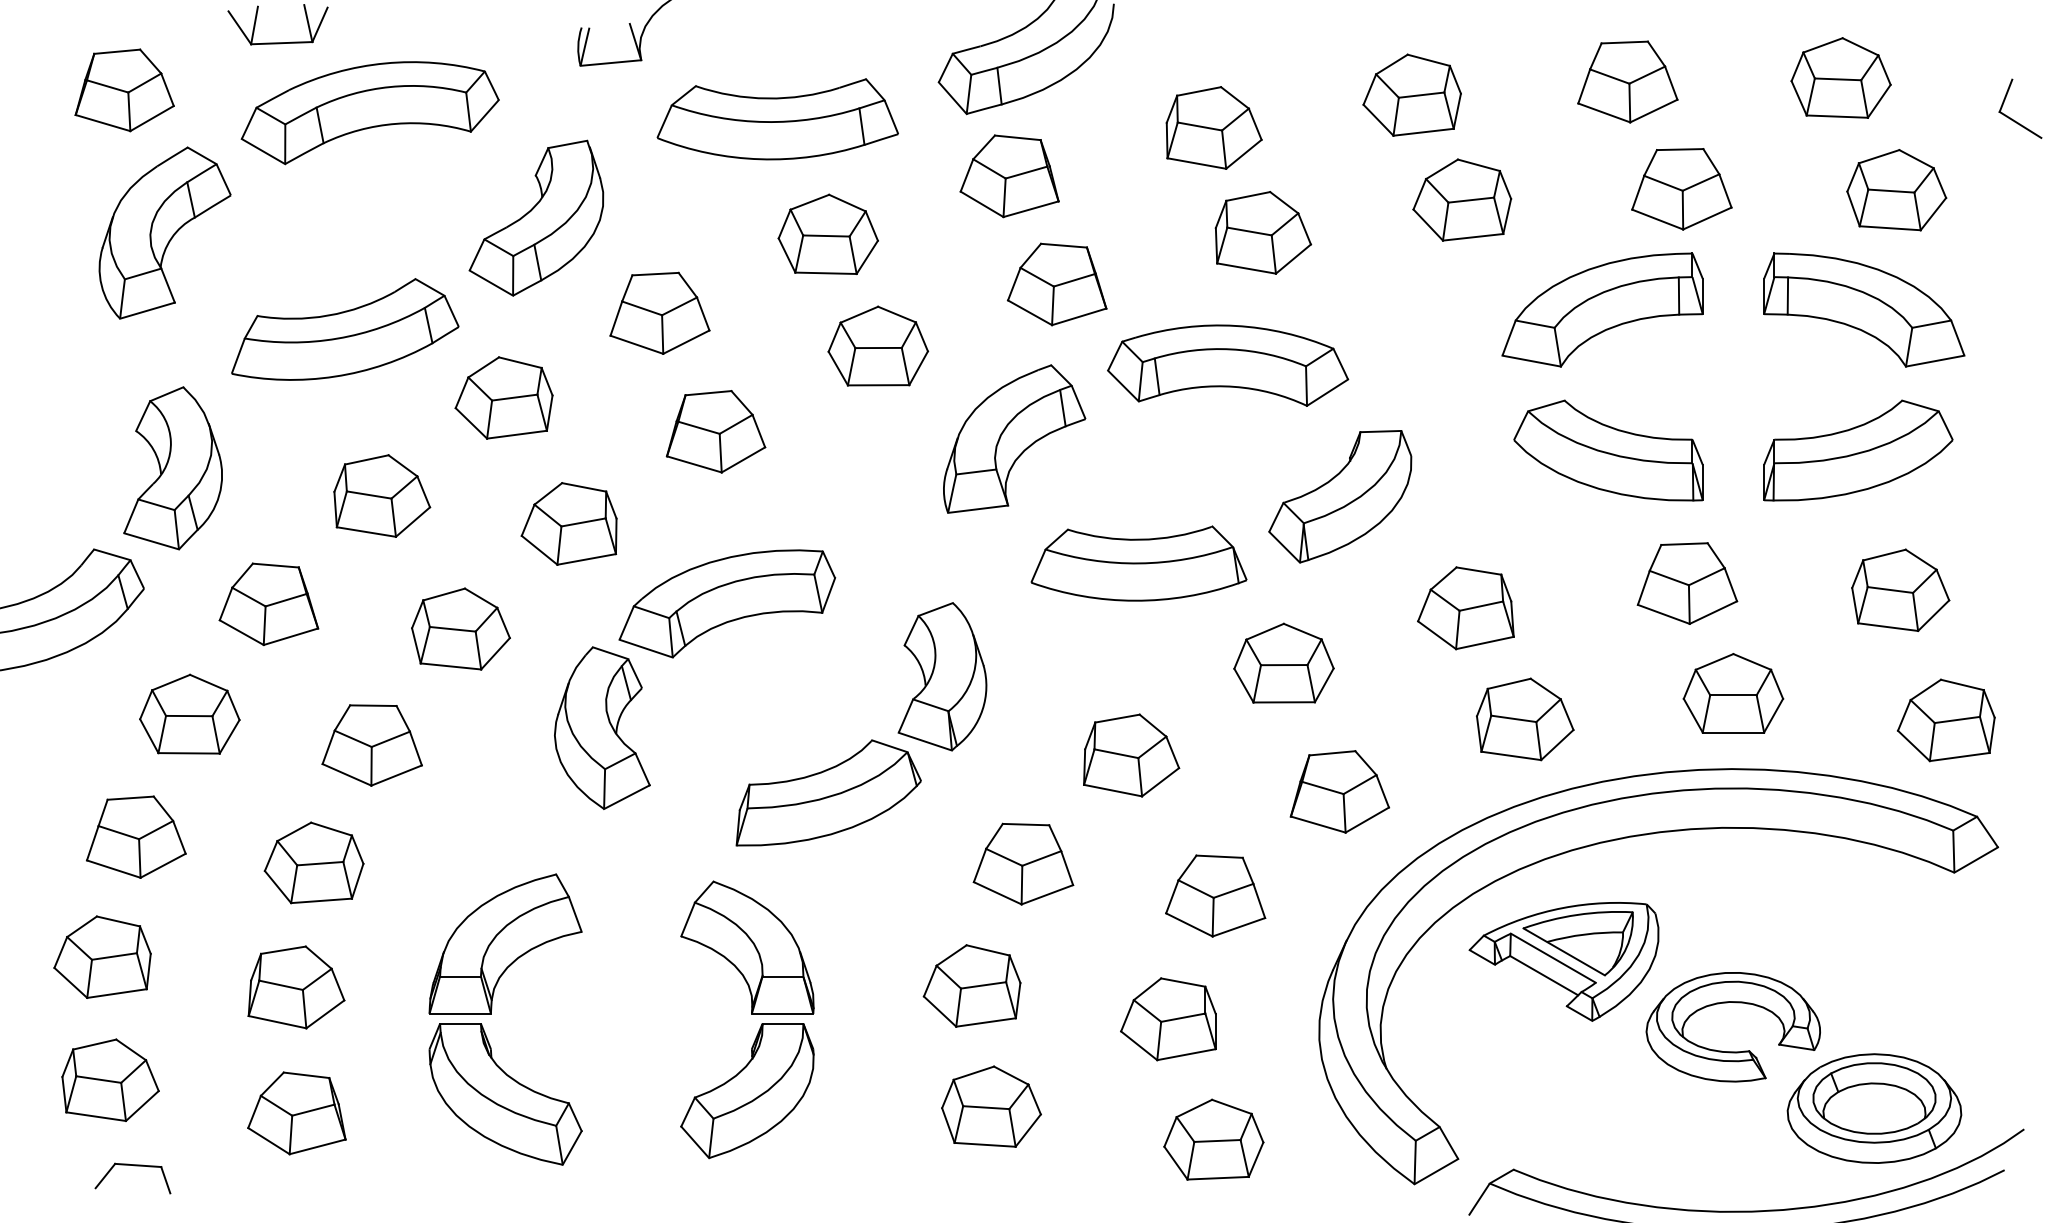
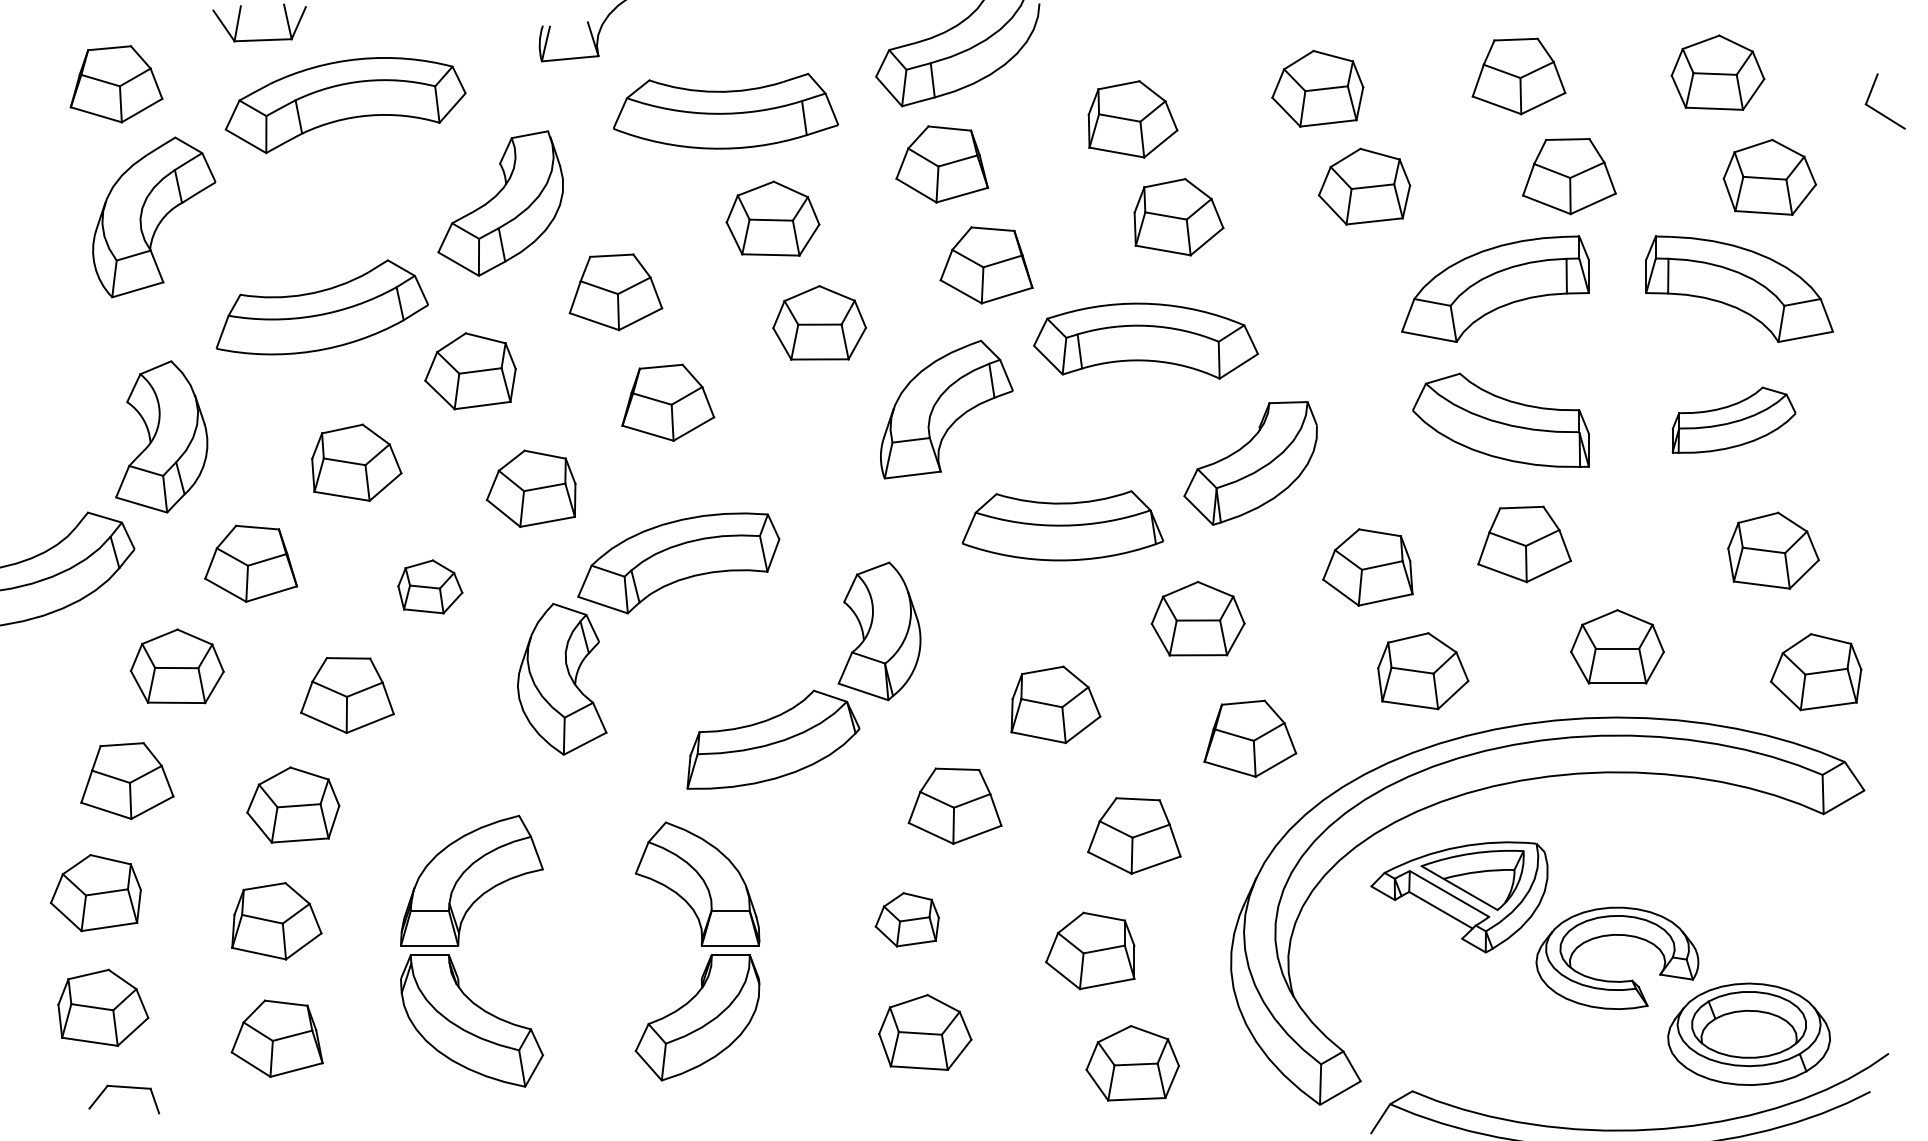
part: (1857, 449) -> (1733, 419), size x0.7
part: (1687, 583) -> (1524, 544), moved
part: (461, 628) -> (430, 586), size x0.7
part: (972, 985) -> (907, 919), size x0.7

